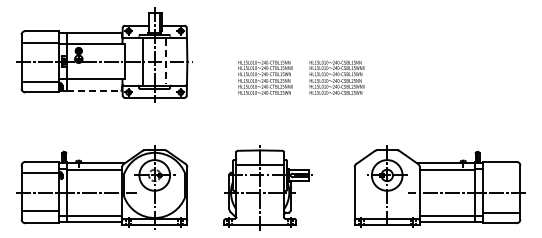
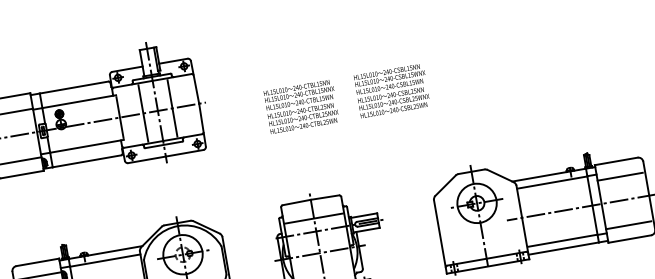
line: (166, 62) -> (172, 109), dashed -> solid
line: (94, 90) -> (88, 160), dashed -> solid
line: (500, 174) -> (620, 177), added

